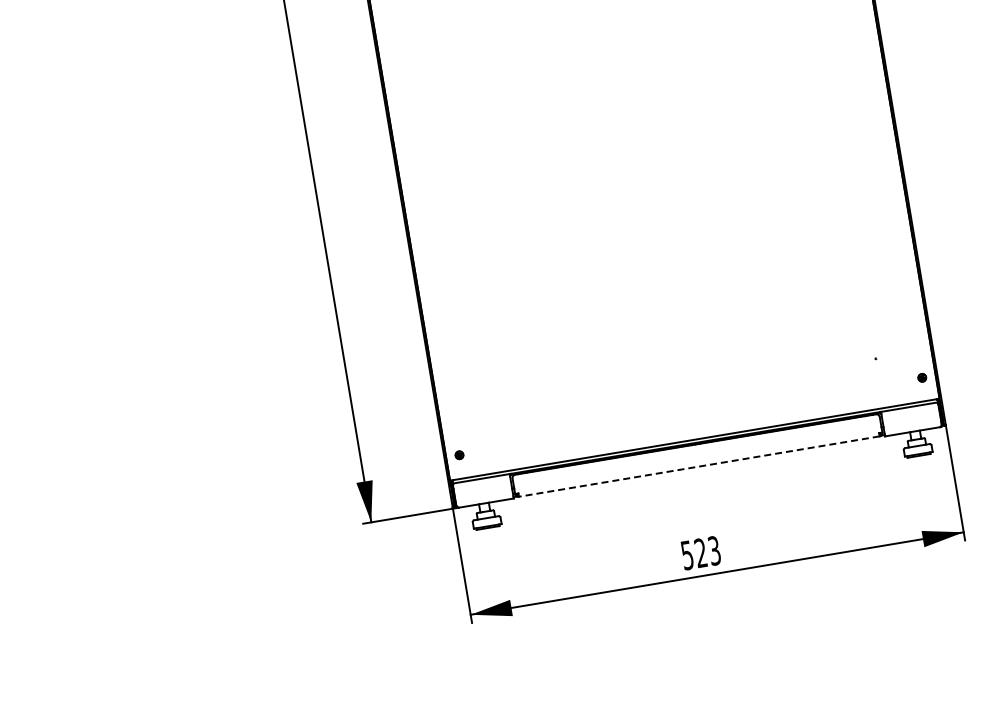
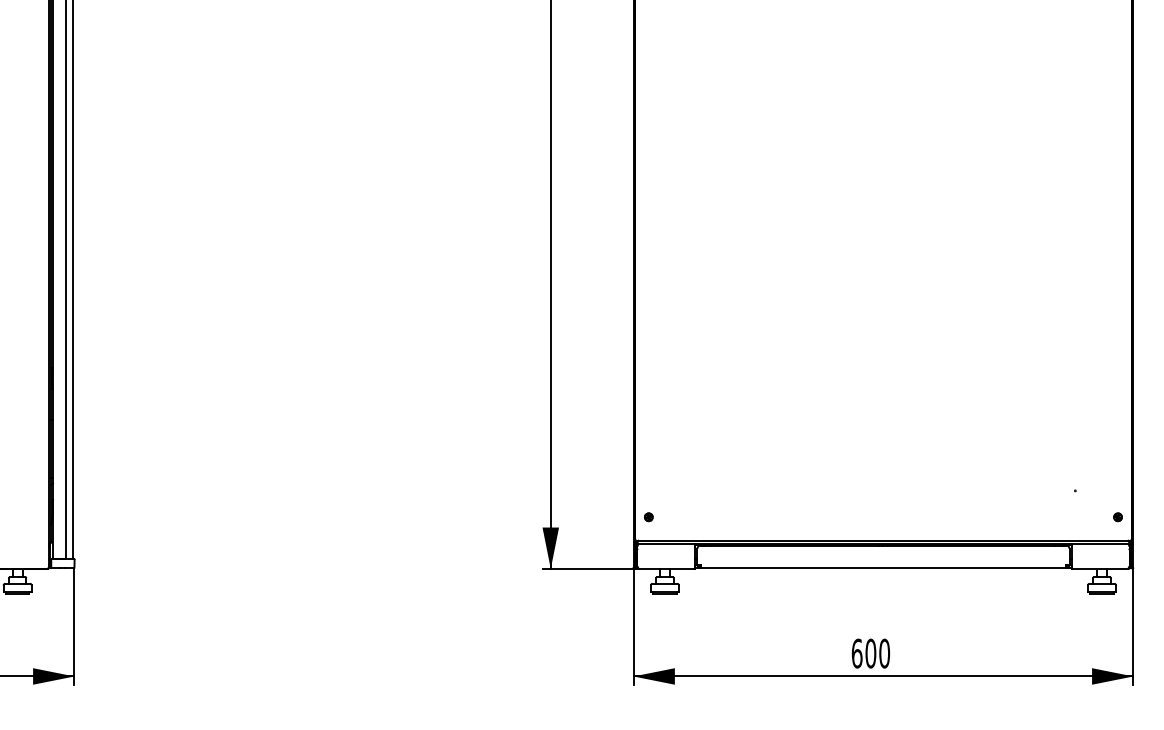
line: (699, 466) -> (883, 567), dashed -> solid
text: (700, 553) -> (870, 653), 523 -> 600

